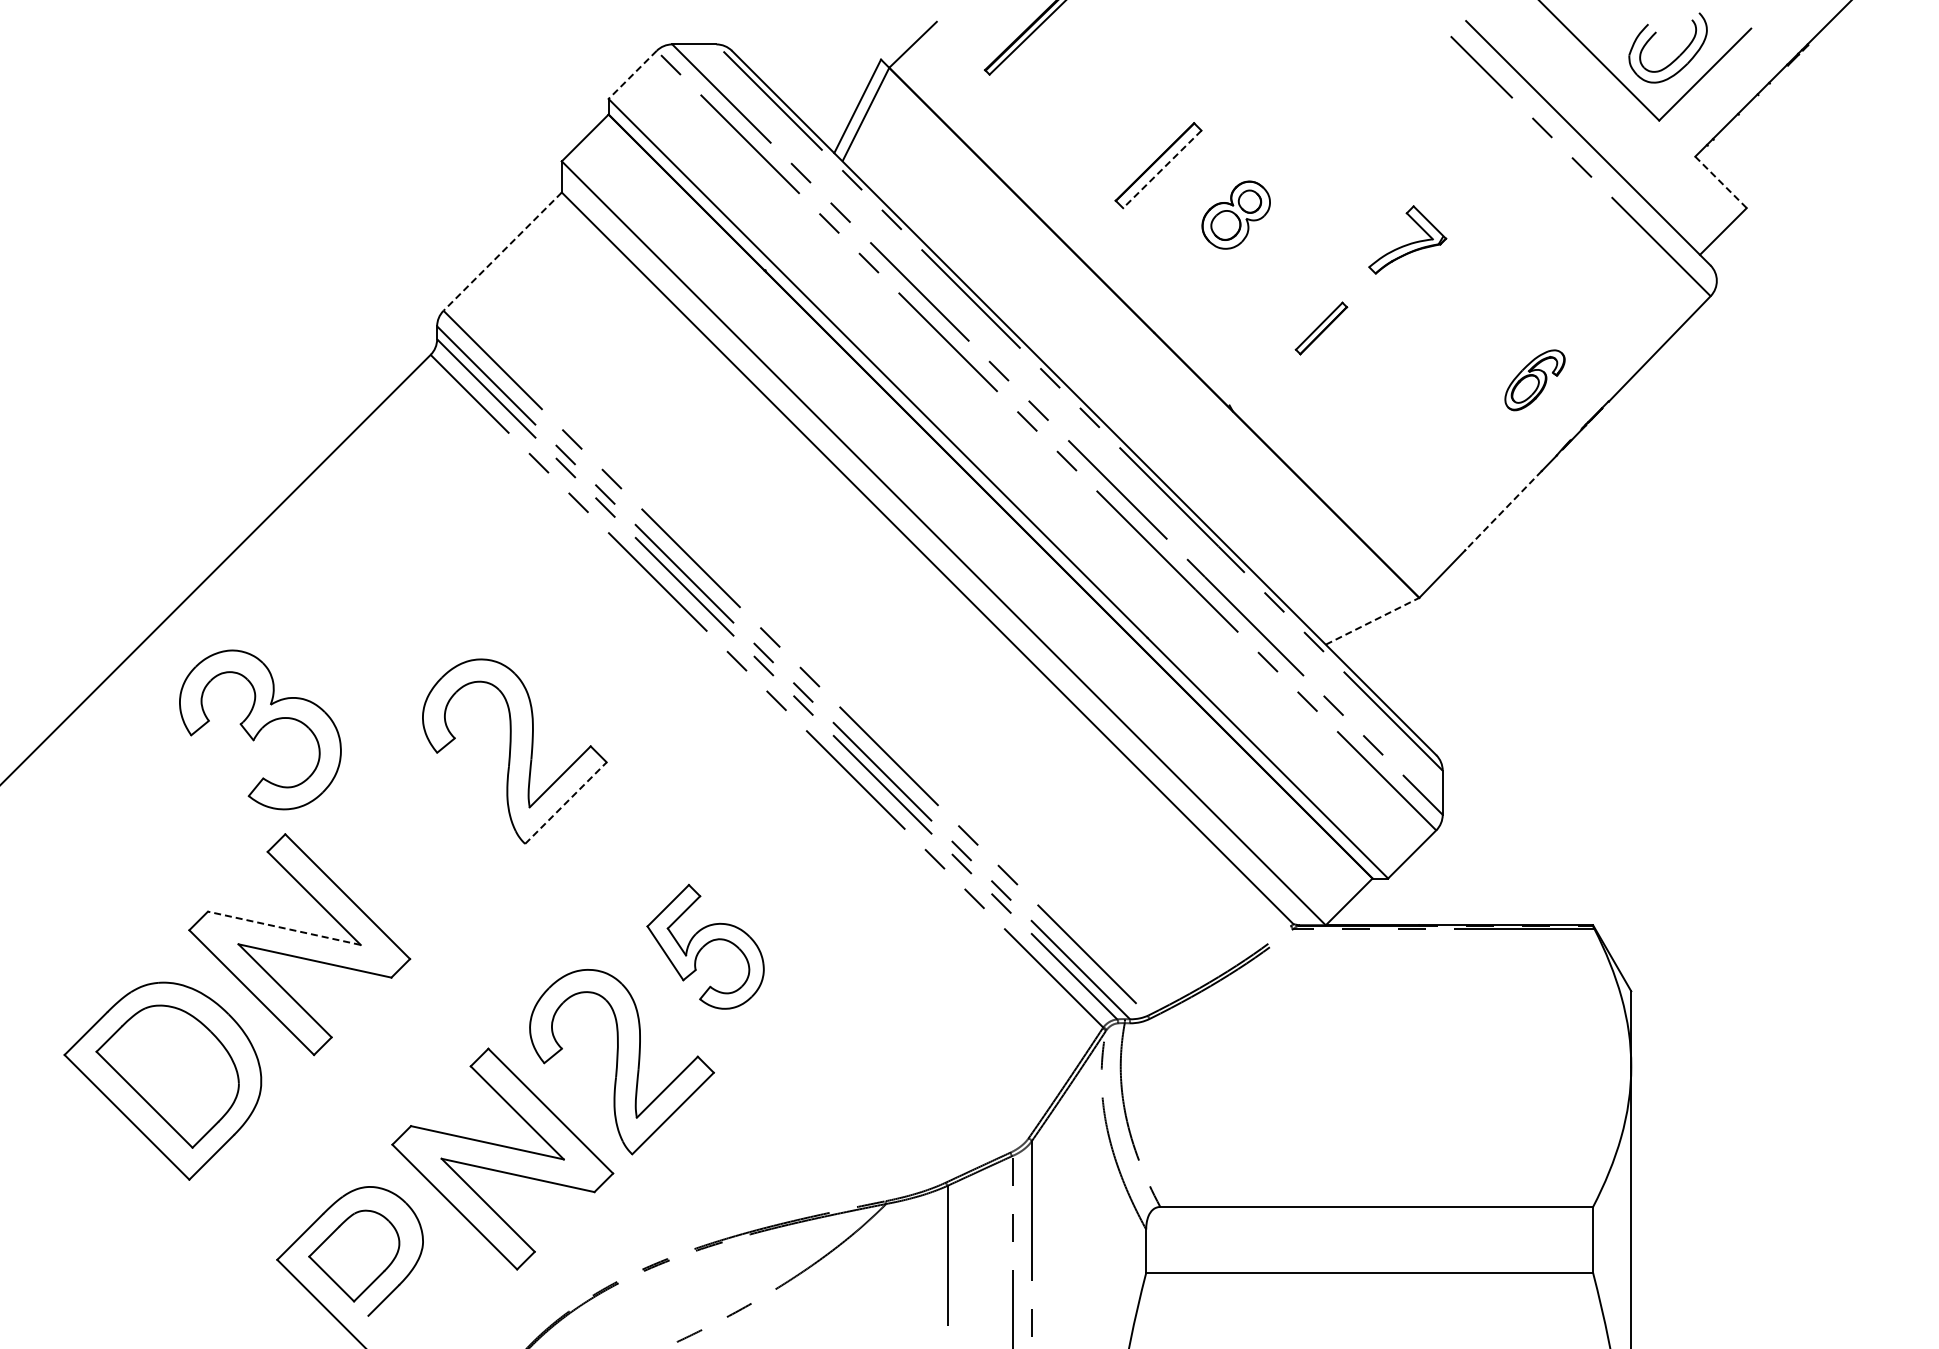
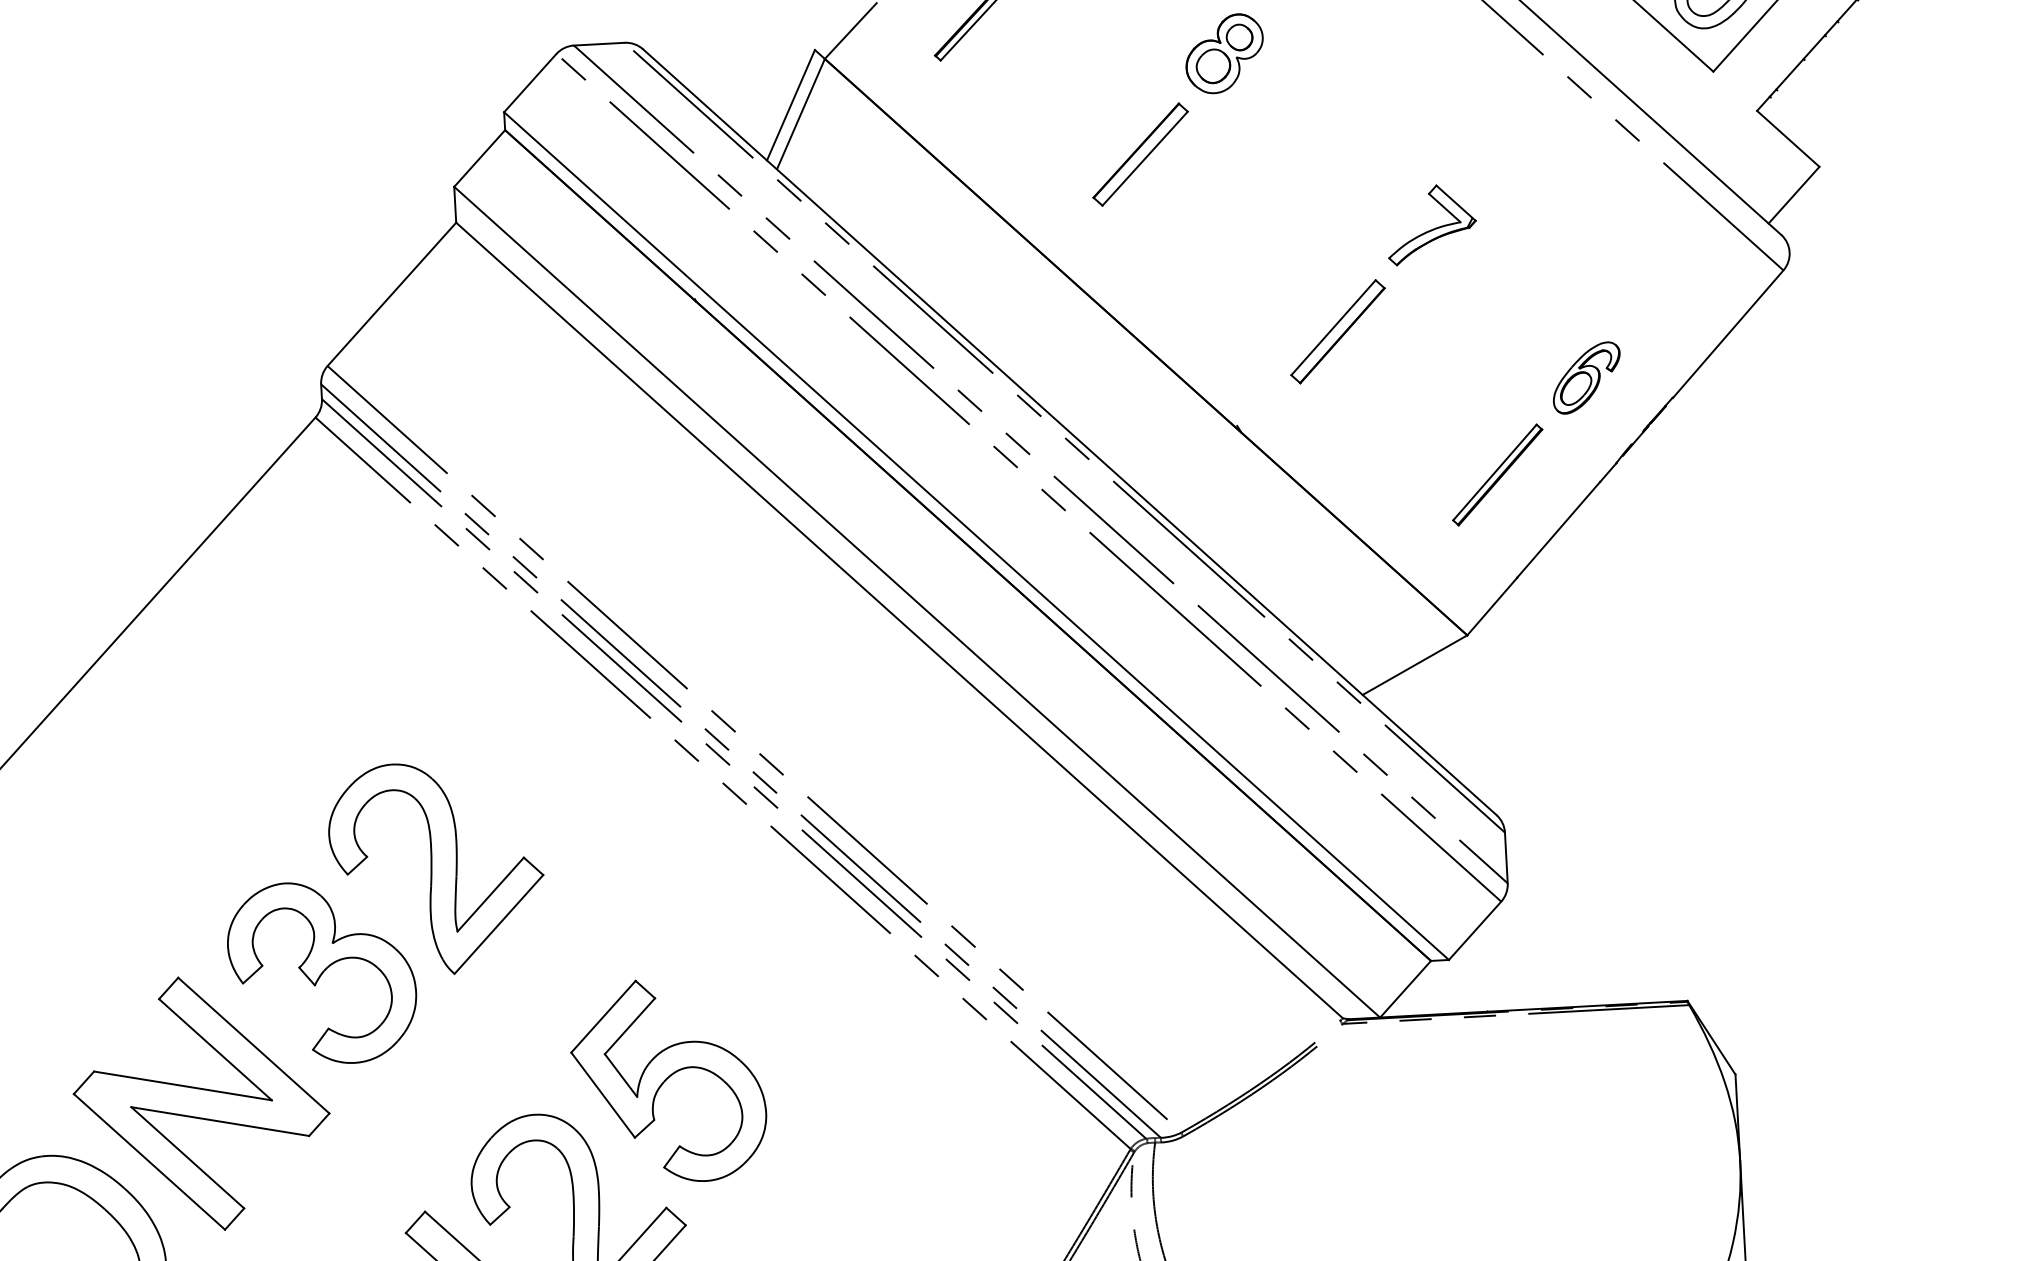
line: (632, 75) -> (530, 83), dashed -> solid
line: (1161, 169) -> (1144, 158), dashed -> solid
line: (1720, 182) -> (1787, 139), dashed -> solid
part: (1235, 214) -> (1223, 53), moved
line: (502, 251) -> (391, 294), dashed -> solid
part: (1321, 328) -> (1338, 331), size x1.67
part: (1453, 460) -> (1498, 475), added
line: (1503, 510) -> (1558, 529), dashed -> solid
line: (1373, 621) -> (1416, 665), dashed -> solid
part: (260, 729) -> (322, 972), moved
line: (565, 803) -> (498, 924), dashed -> solid
line: (283, 928) -> (182, 1086), dashed -> solid
part: (705, 946) -> (668, 1080), size x1.43

